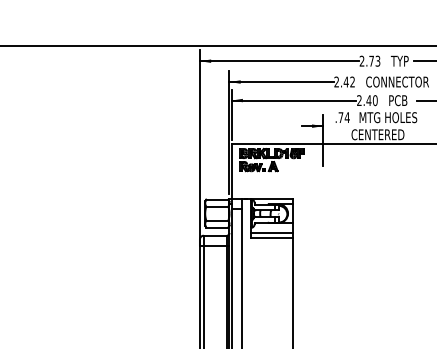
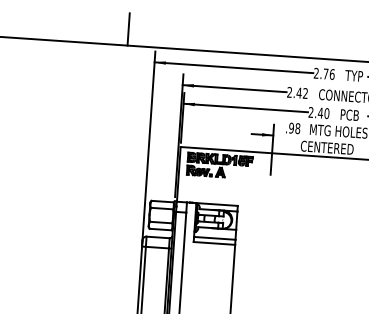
line: (171, 30) -> (128, 29), added
text: (377, 60) -> (331, 73), 2.73 -> 2.76
text: (343, 117) -> (294, 128), .74 -> .98

